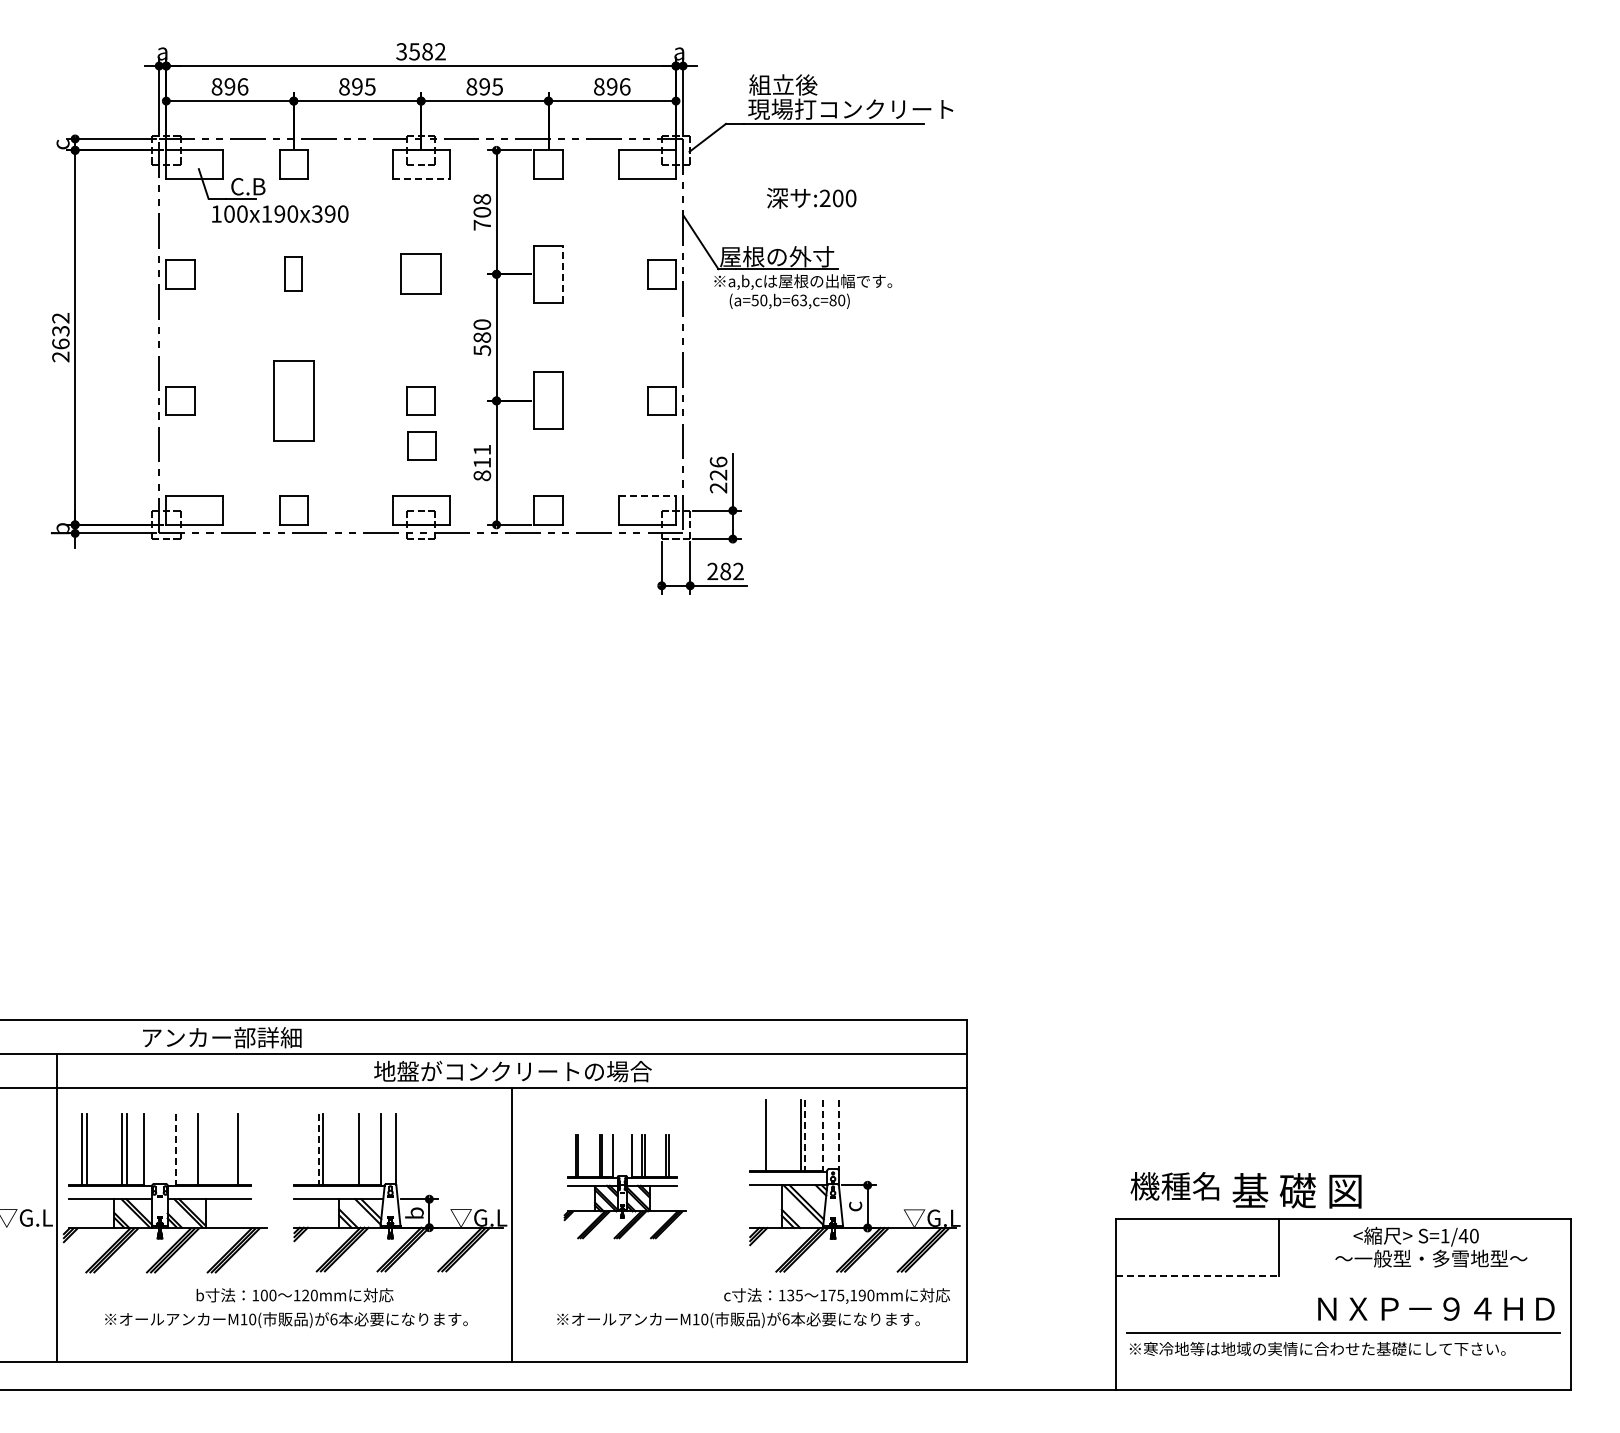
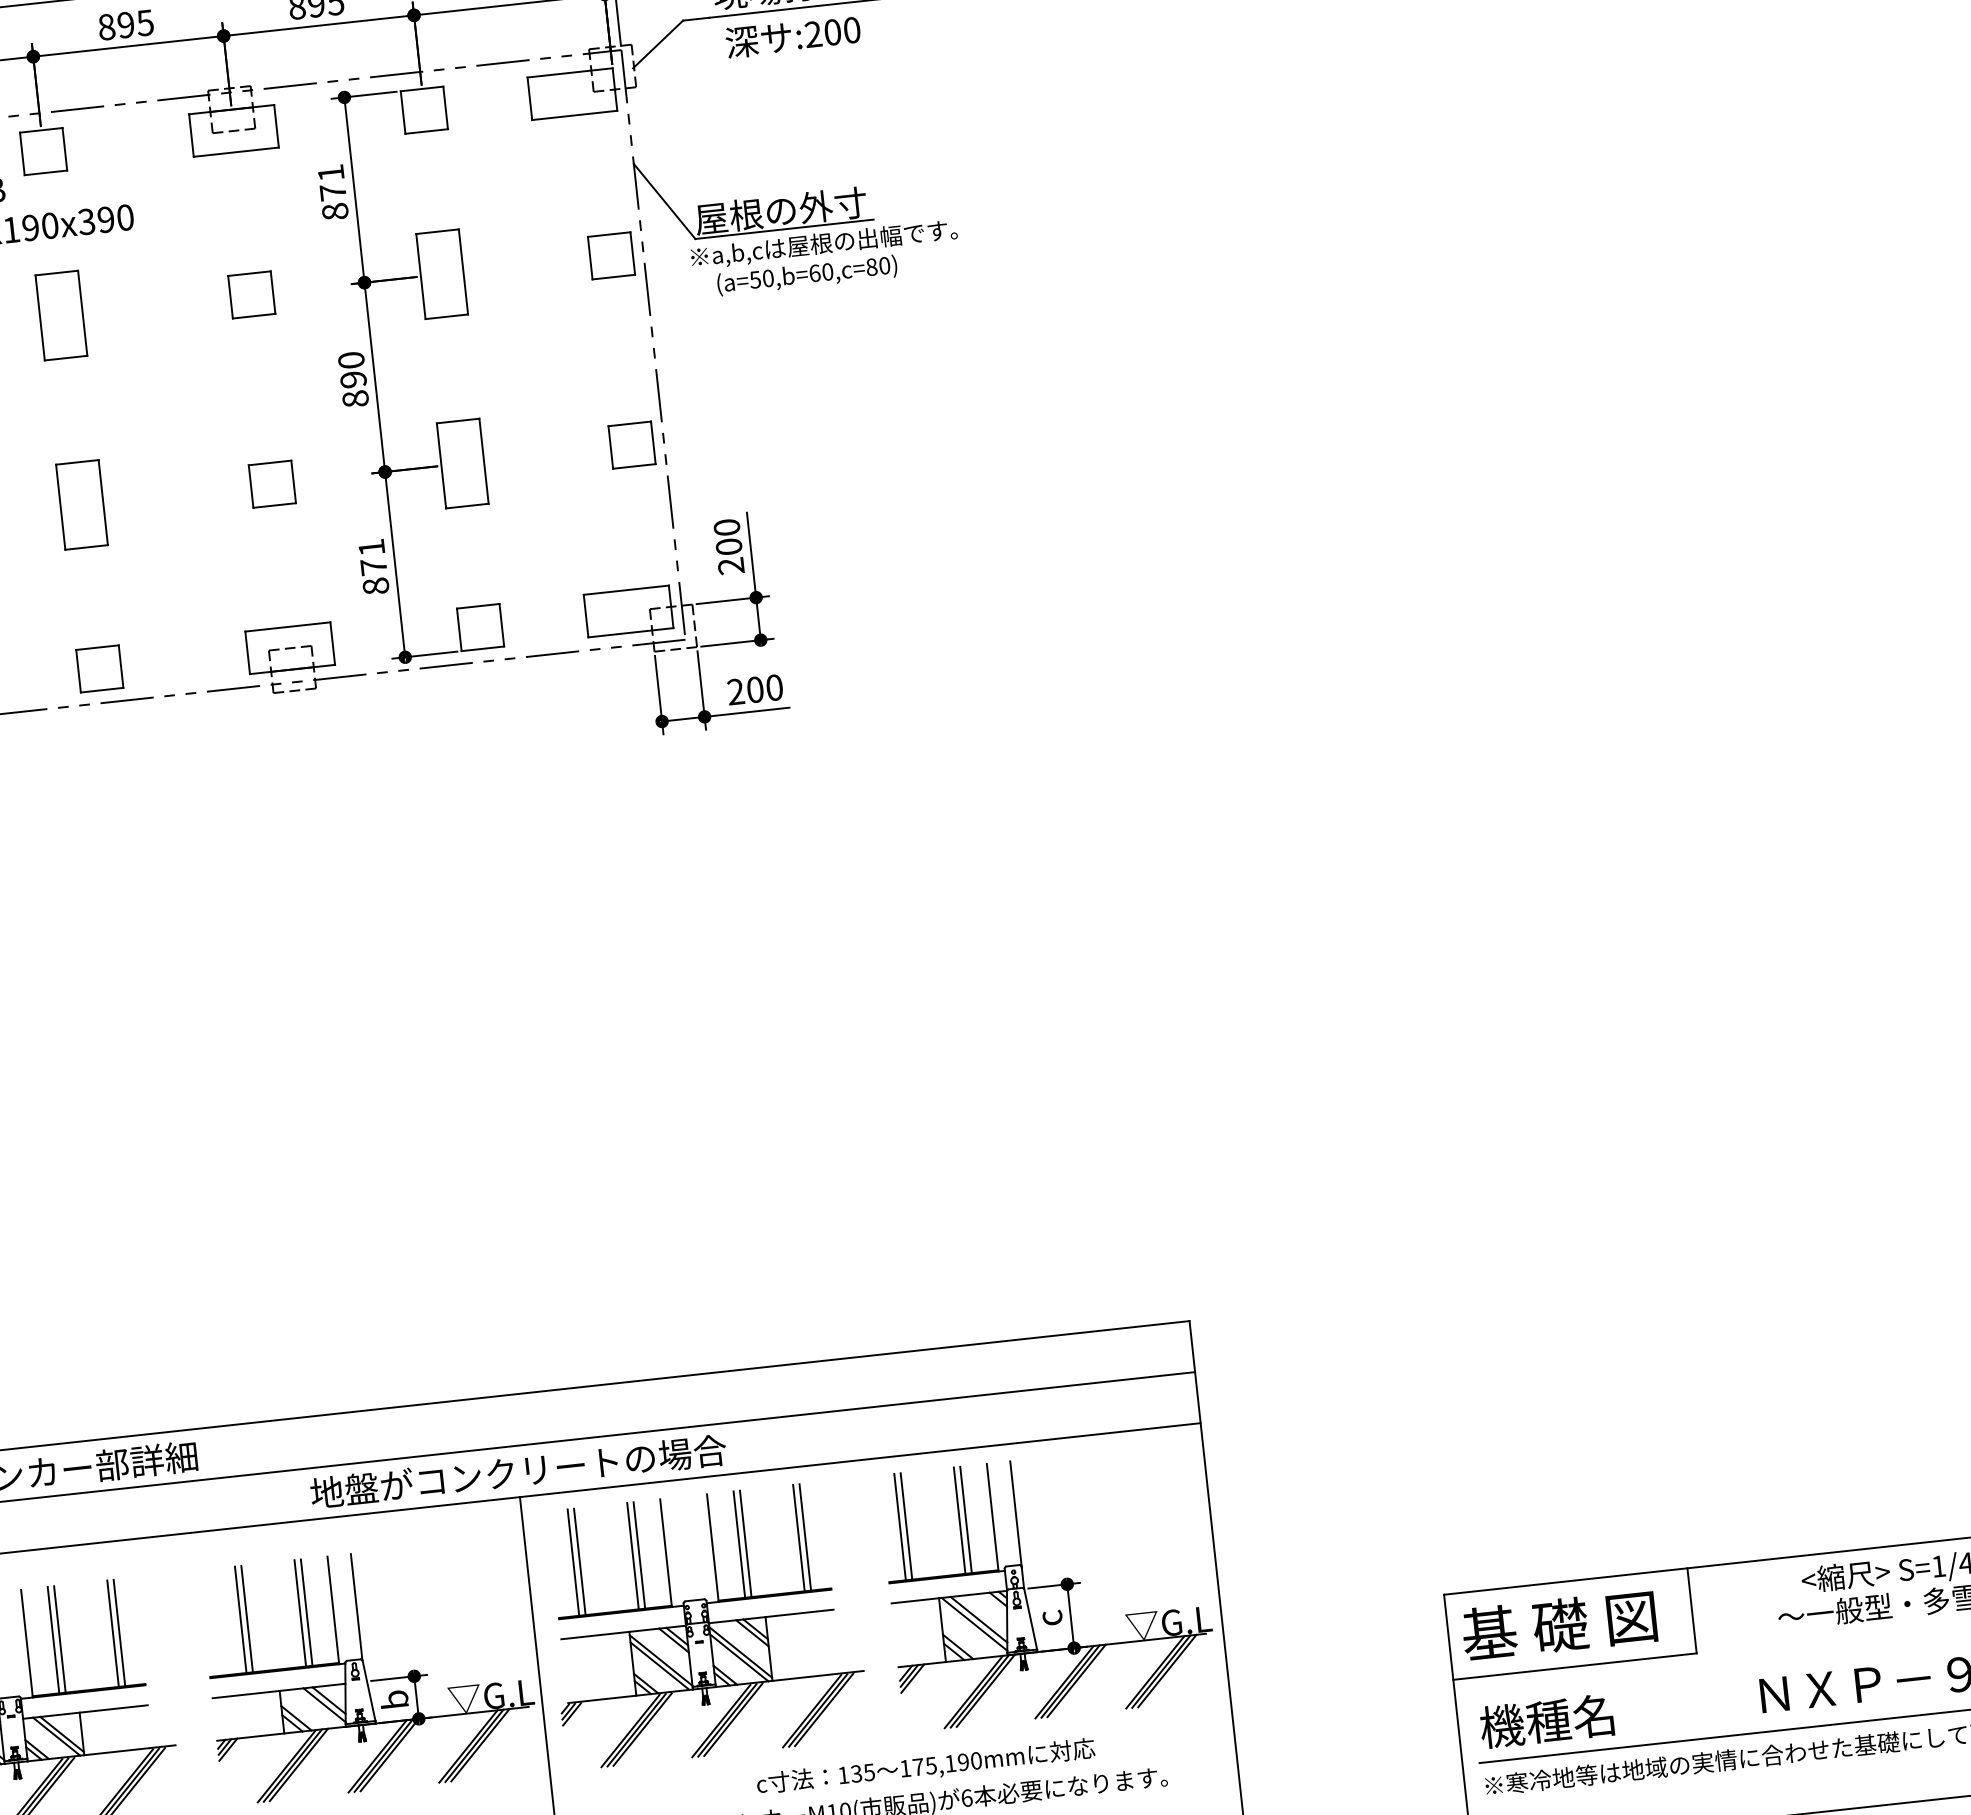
line: (421, 178) -> (236, 151), dashed -> solid
text: (811, 198) -> (793, 36), moved
text: (482, 212) -> (333, 192), 708 -> 871
line: (562, 273) -> (462, 270), dashed -> solid
part: (293, 274) -> (61, 315), size x1.67
part: (420, 274) -> (250, 295), size x0.71
text: (803, 300) -> (827, 272), (a=50,b=63,c=80) -> (a=50,b=60,c=80)
text: (482, 344) -> (354, 389), 580 -> 890
part: (293, 400) -> (81, 504), size x0.71
part: (421, 445) -> (280, 550), removed
text: (481, 462) -> (372, 566), 811 -> 871
text: (718, 468) -> (727, 536), 226 -> 200
line: (648, 496) -> (627, 590), dashed -> solid
text: (731, 571) -> (764, 688), 282 -> 200
line: (761, 1135) -> (900, 1527), added
line: (805, 1135) -> (966, 1519), dashed -> solid
line: (823, 1135) -> (993, 1517), dashed -> solid
line: (838, 1135) -> (1015, 1514), dashed -> solid
line: (175, 1149) -> (26, 1643), dashed -> solid
line: (193, 1149) -> (53, 1640), added
line: (233, 1149) -> (113, 1633), added
line: (318, 1149) -> (240, 1619), dashed -> solid
line: (362, 1149) -> (306, 1612), added
part: (625, 1186) -> (705, 1625), size x1.67
text: (1174, 1186) -> (1546, 1721), moved
text: (1296, 1190) -> (1558, 1625), moved
line: (1197, 1276) -> (1575, 1667), dashed -> solid
text: (836, 1295) -> (924, 1766), moved

